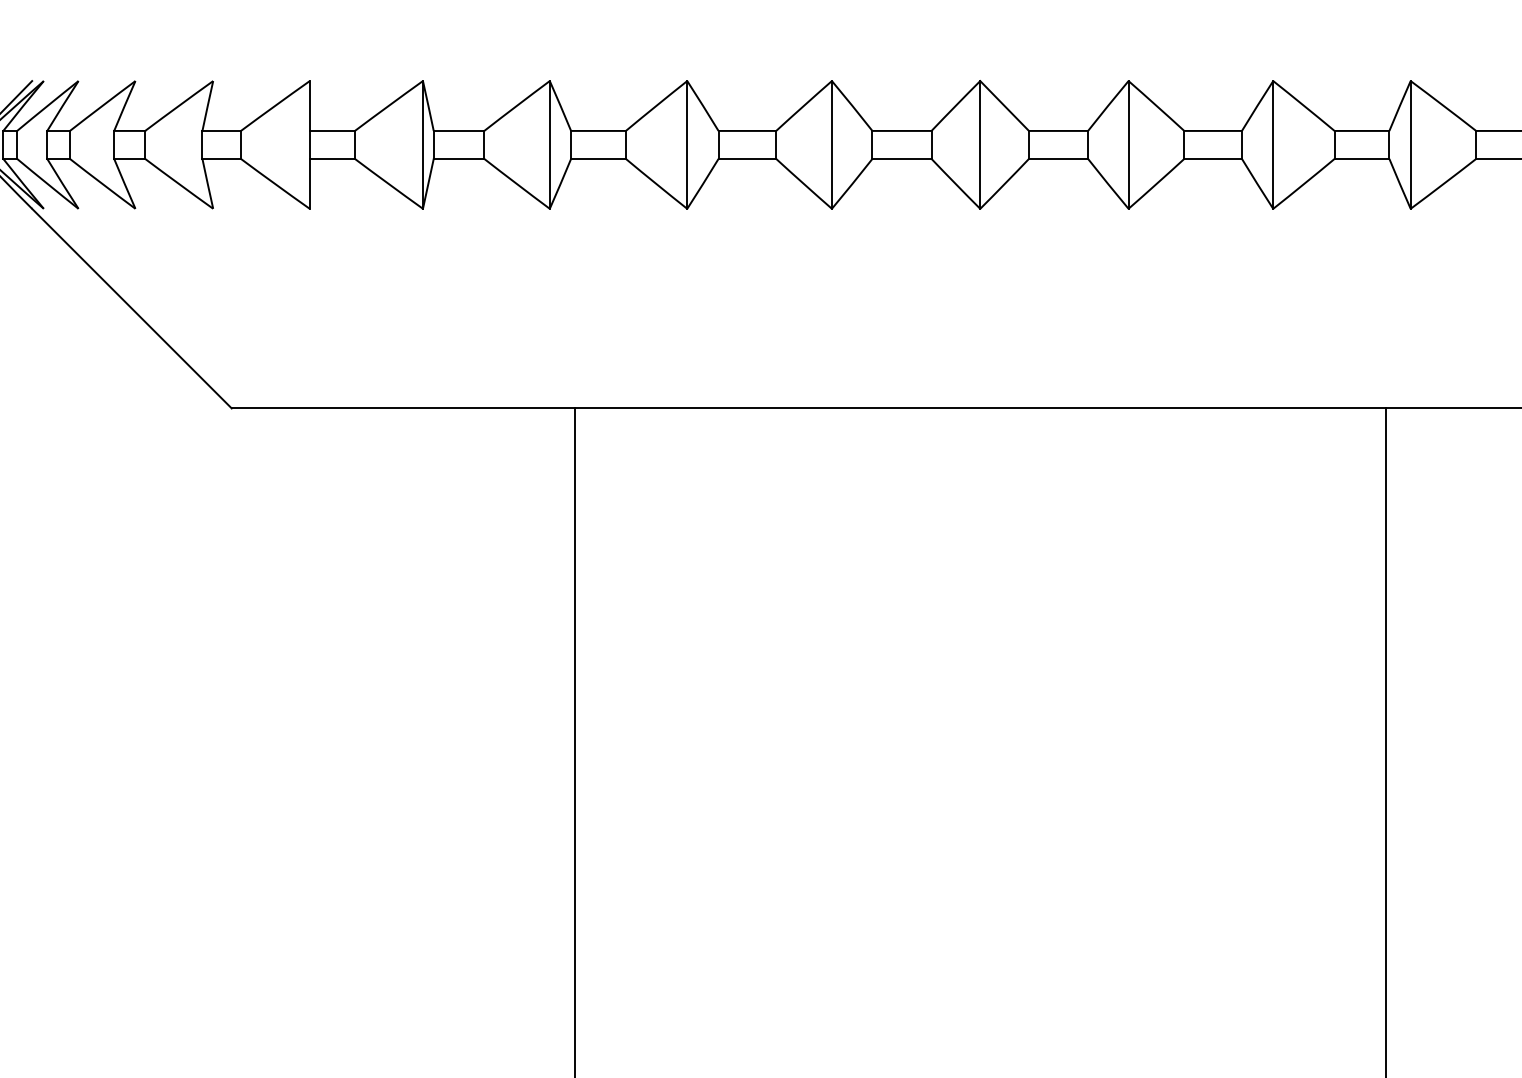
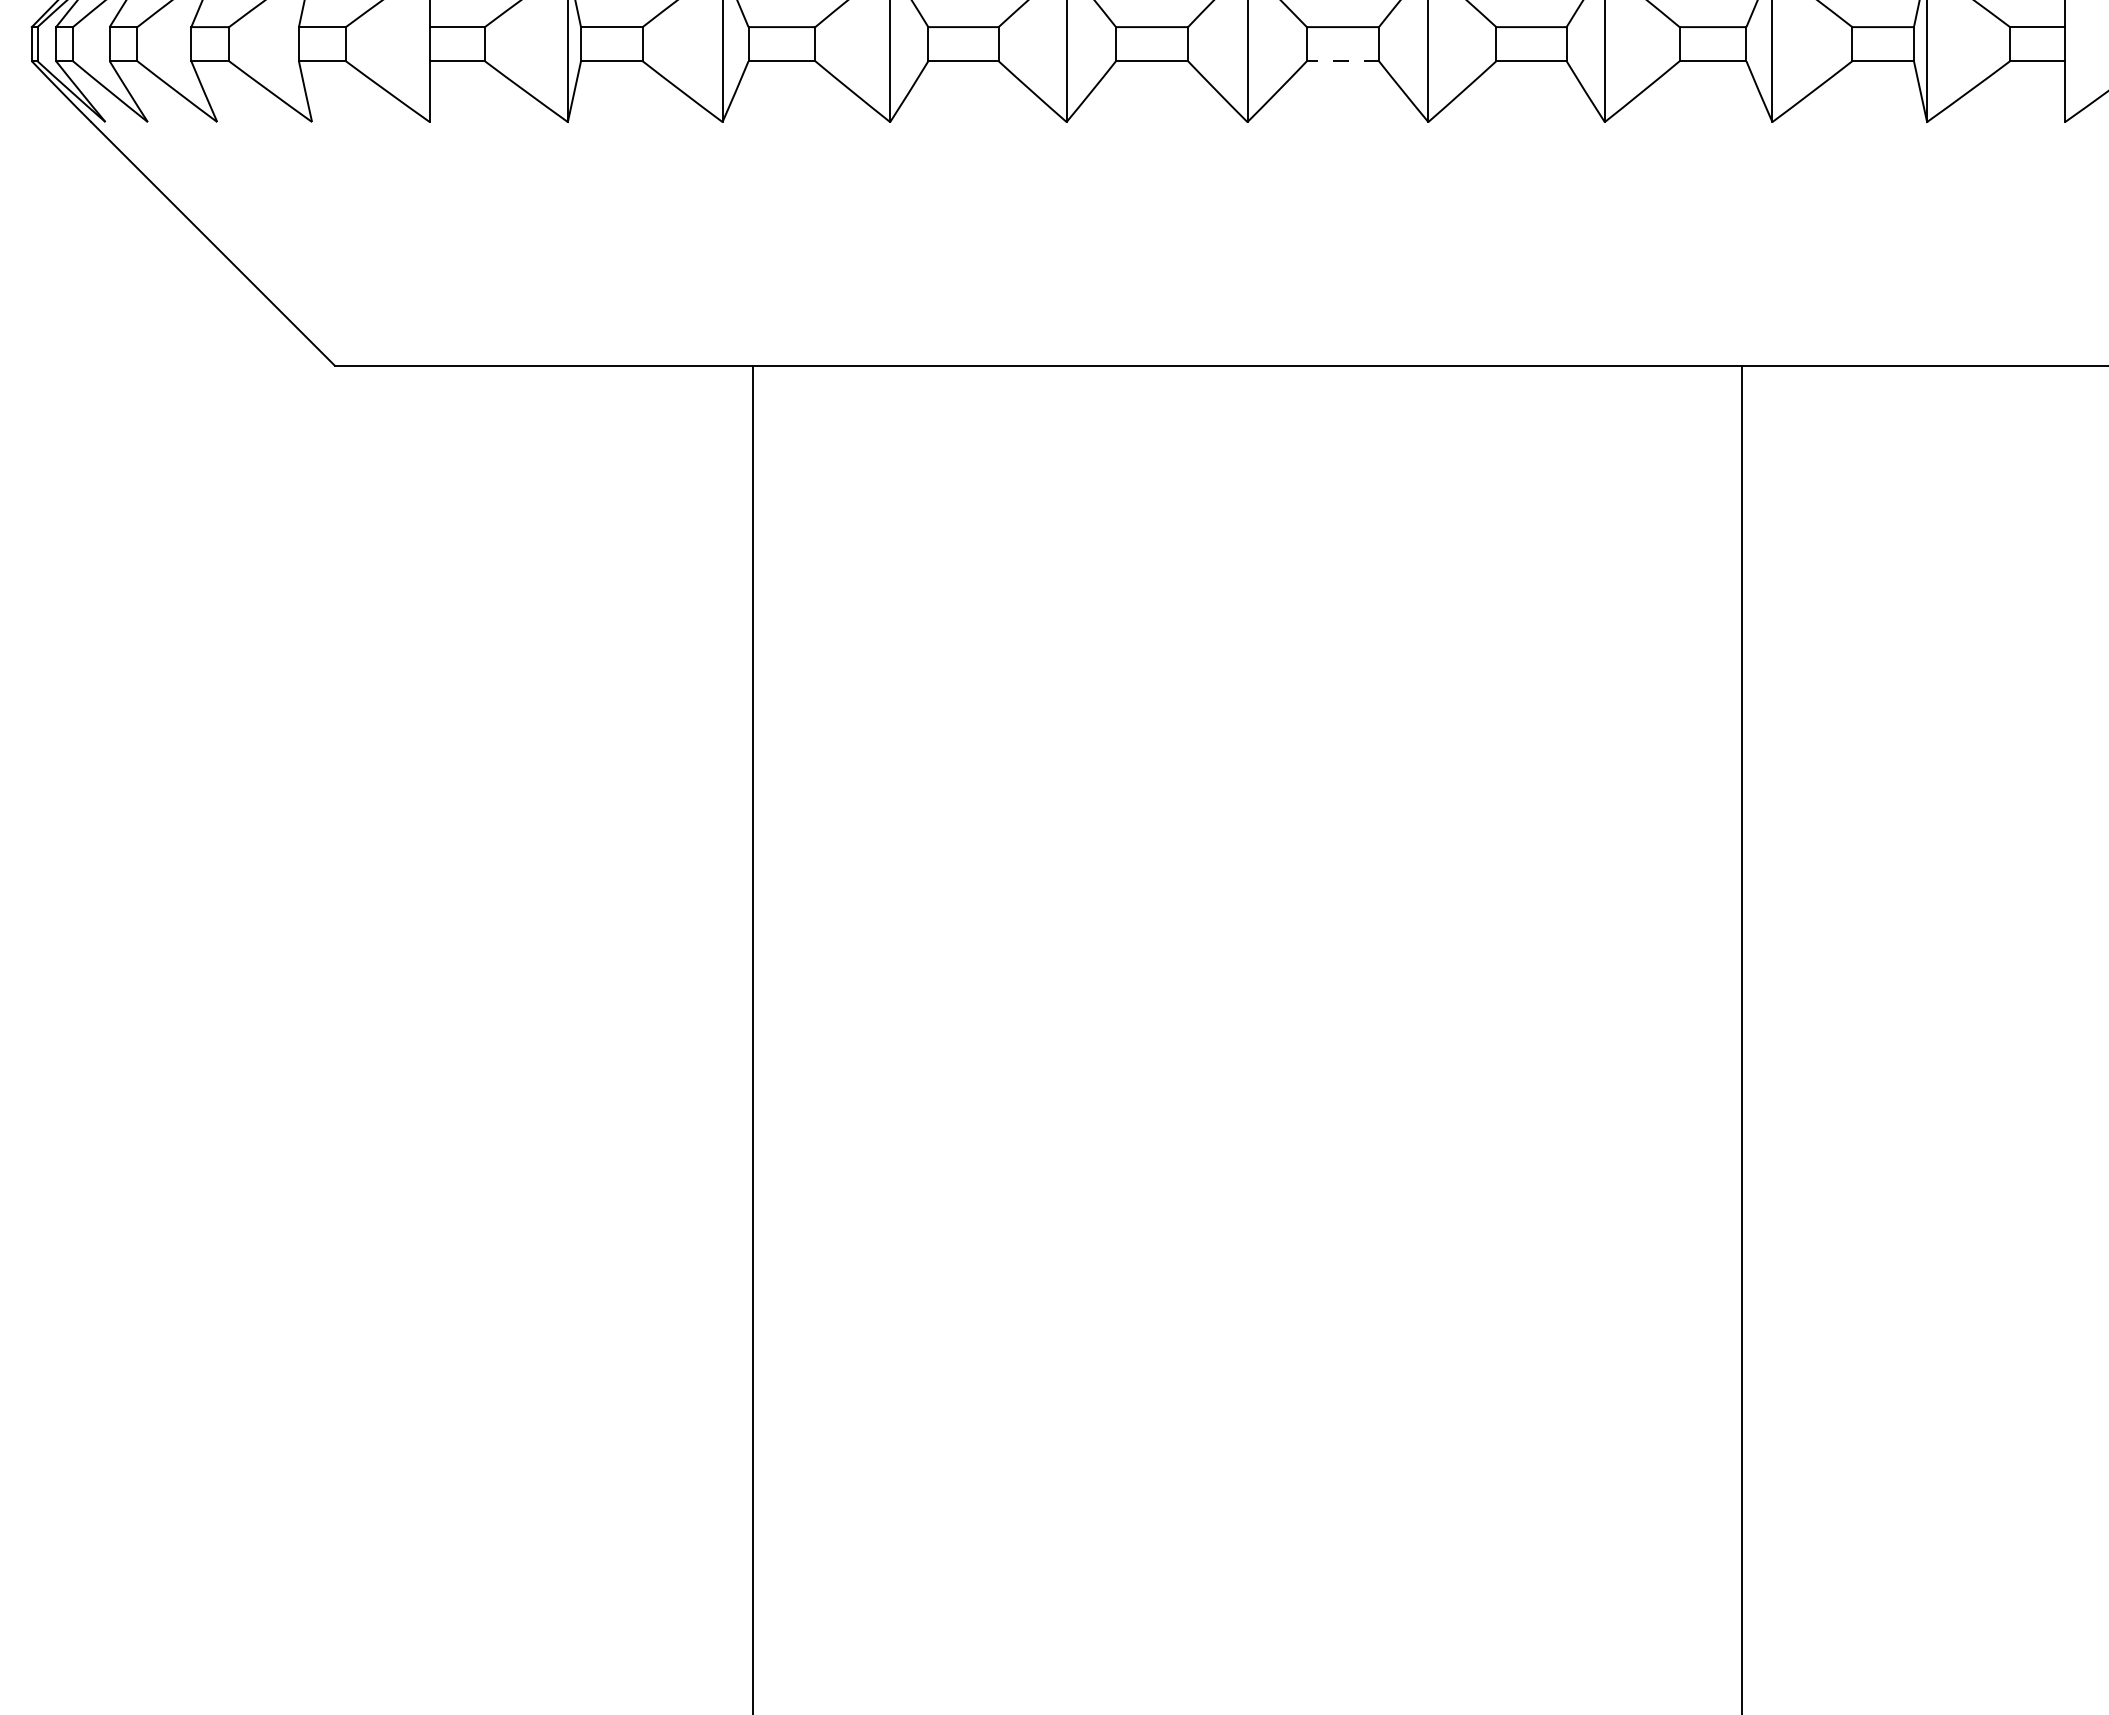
line: (1058, 159) -> (1342, 61), solid -> dashed

